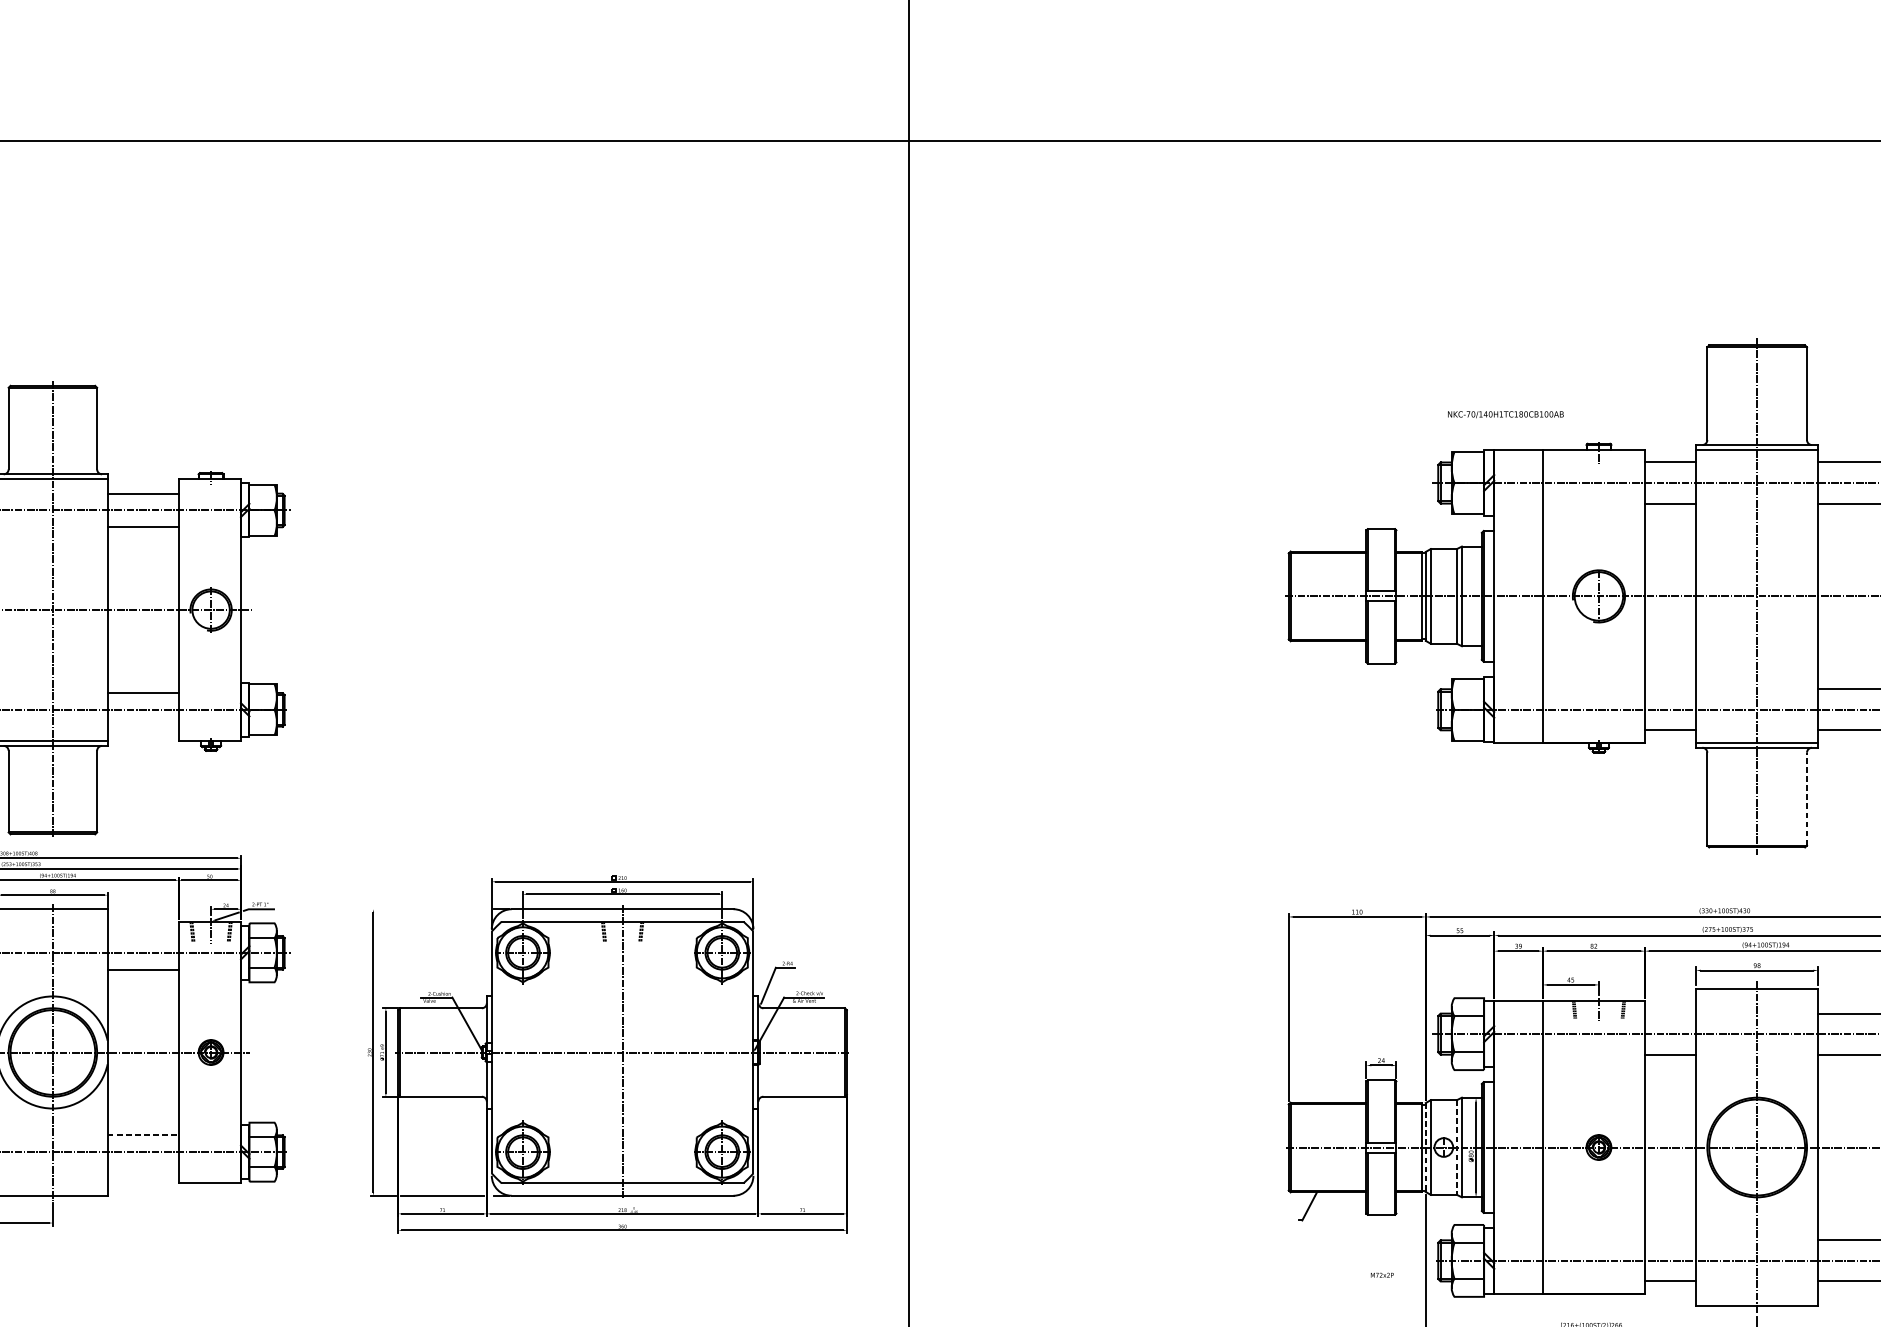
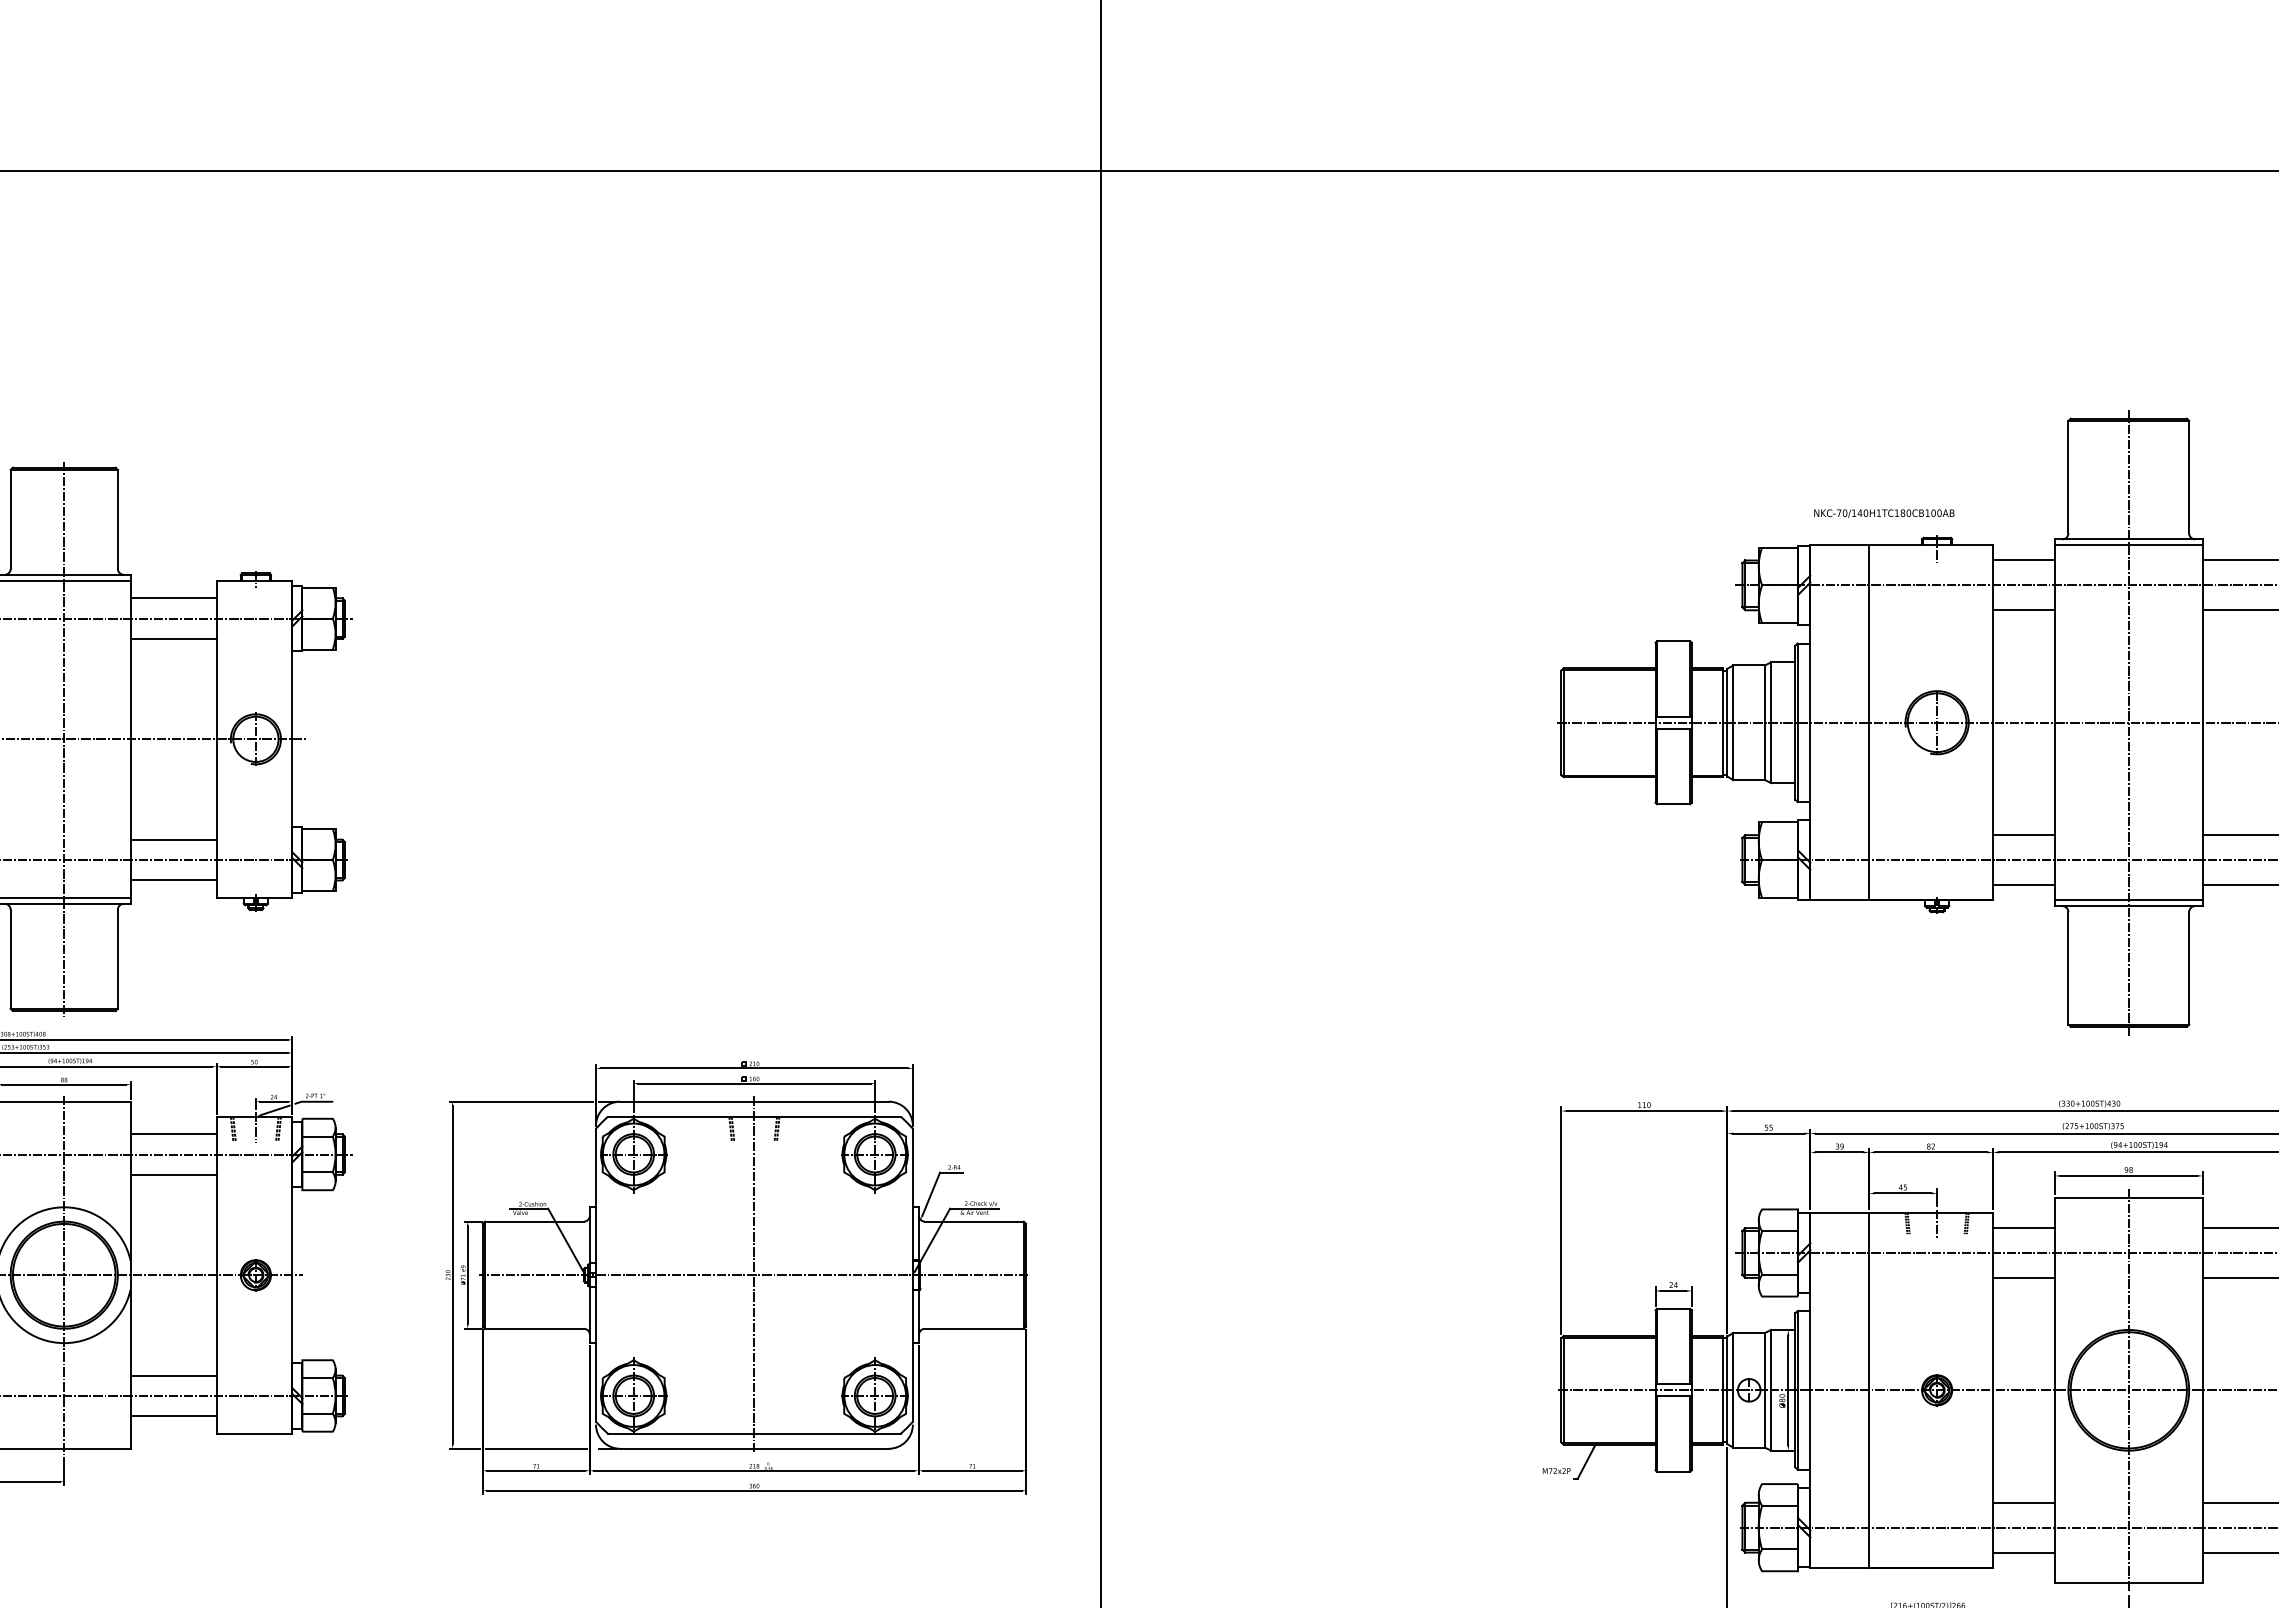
text: (1505, 414) -> (1884, 513), moved
line: (1670, 689) -> (2023, 835), added
line: (143, 726) -> (173, 880), added
line: (1807, 798) -> (2189, 967), dashed -> solid
line: (429, 909) -> (520, 1101), added
line: (143, 936) -> (173, 1134), added
line: (1670, 1013) -> (2023, 1228), added
line: (143, 1135) -> (174, 1375), dashed -> solid
line: (1425, 1147) -> (1727, 1390), dashed -> solid
line: (1457, 1147) -> (1765, 1390), dashed -> solid
line: (143, 1169) -> (173, 1416), added
line: (1670, 1240) -> (2023, 1502), added
text: (1382, 1274) -> (1556, 1470), moved

